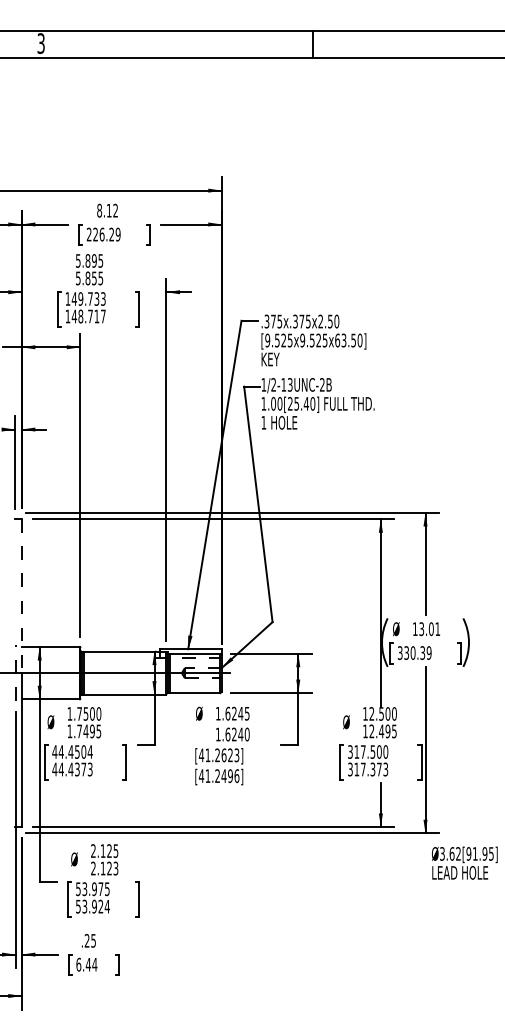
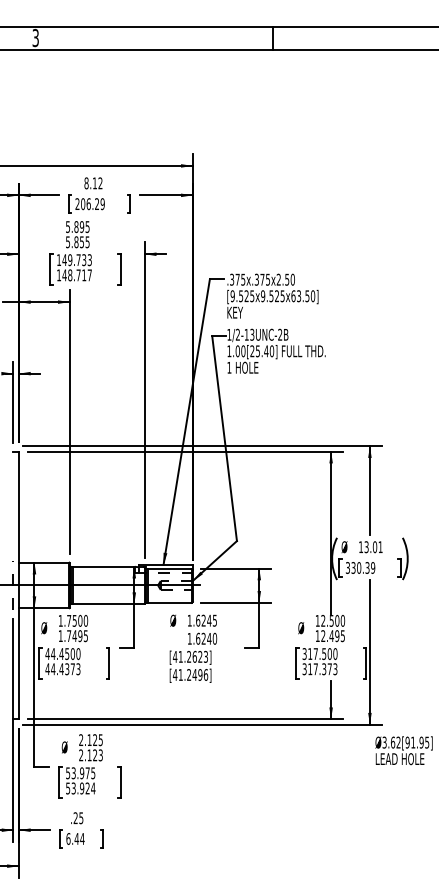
text: (96, 235) -> (83, 204), 226.29 -> 206.29
line: (21, 596) -> (18, 518), dashed -> solid
text: (90, 752) -> (78, 654), 44.4504 -> 44.4500

